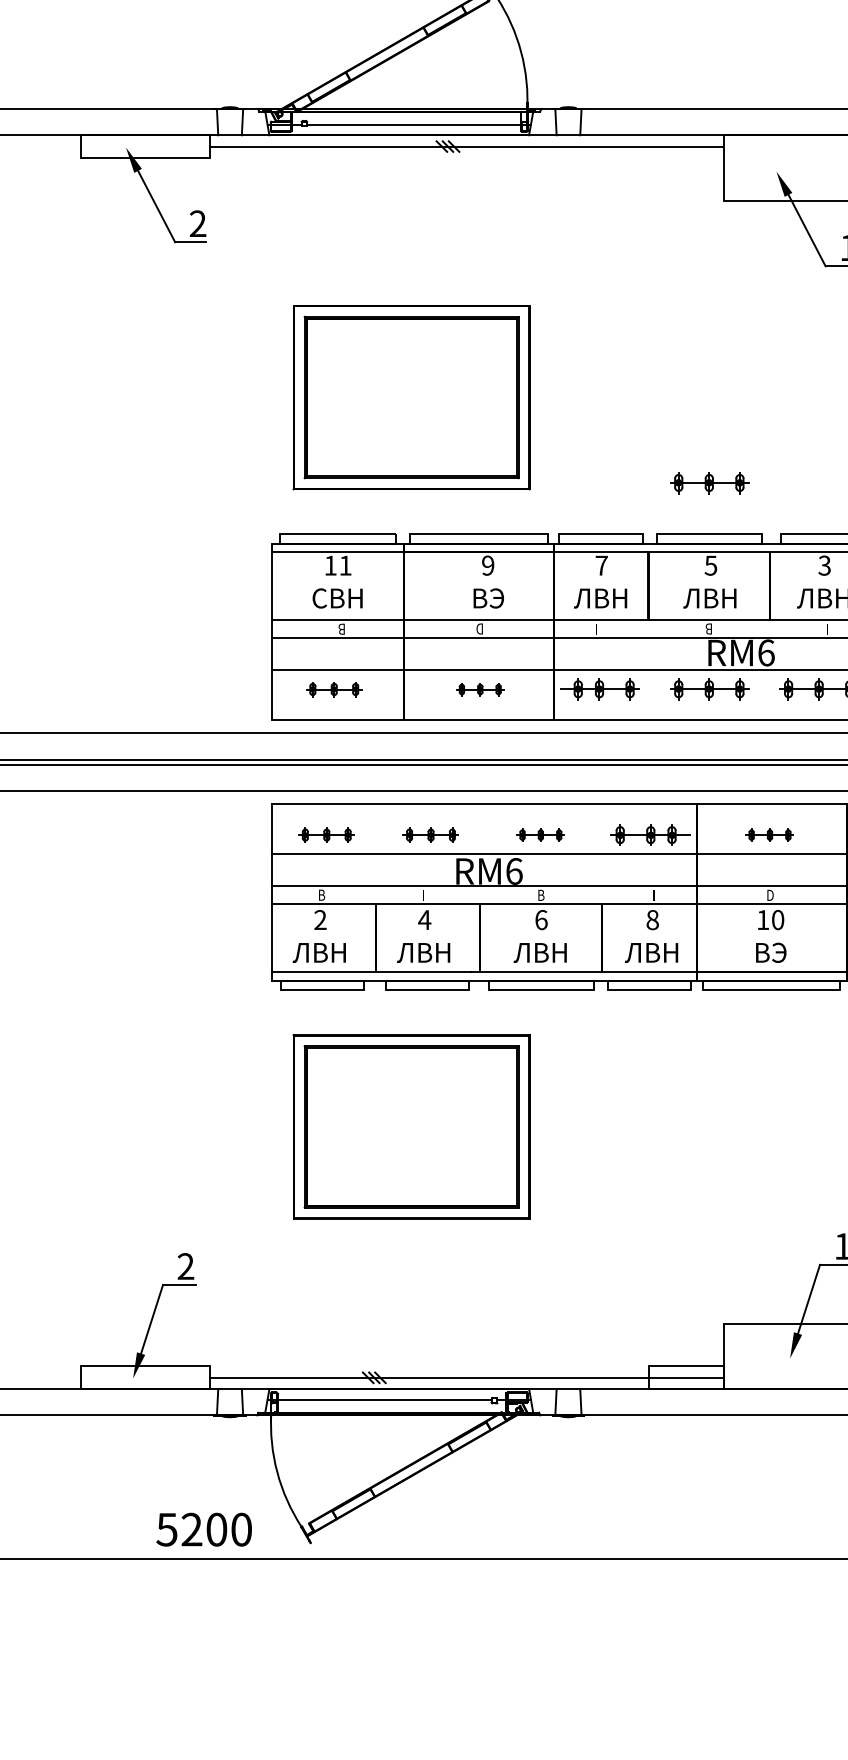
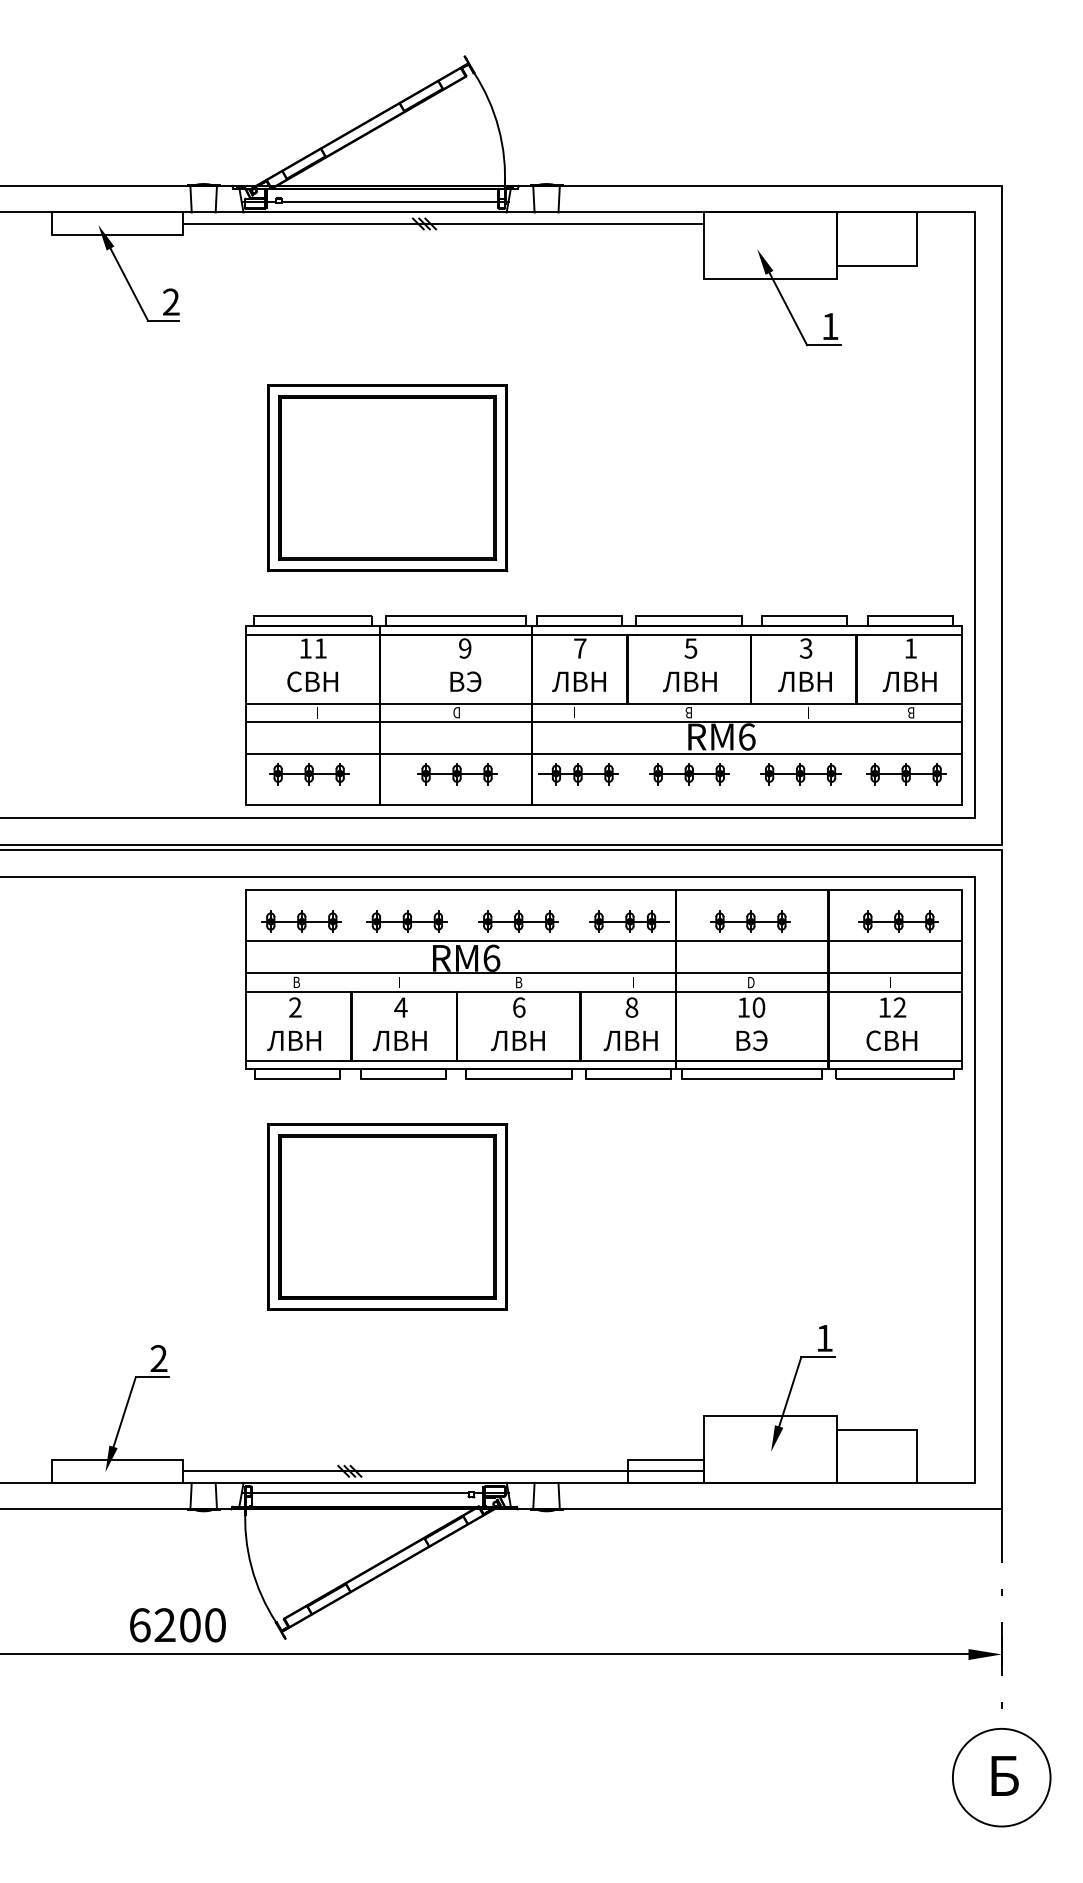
part: (709, 483) -> (689, 565), removed
text: (341, 628) -> (316, 712), В -> I
part: (334, 690) -> (309, 774), size x1.43
part: (480, 690) -> (457, 774), size x1.67
part: (326, 835) -> (301, 921), size x1.43
part: (430, 835) -> (406, 921), size x1.43
part: (540, 835) -> (518, 921), size x1.67
part: (769, 835) -> (750, 921), size x1.67
text: (166, 1529) -> (139, 1625), 5200 -> 6200

